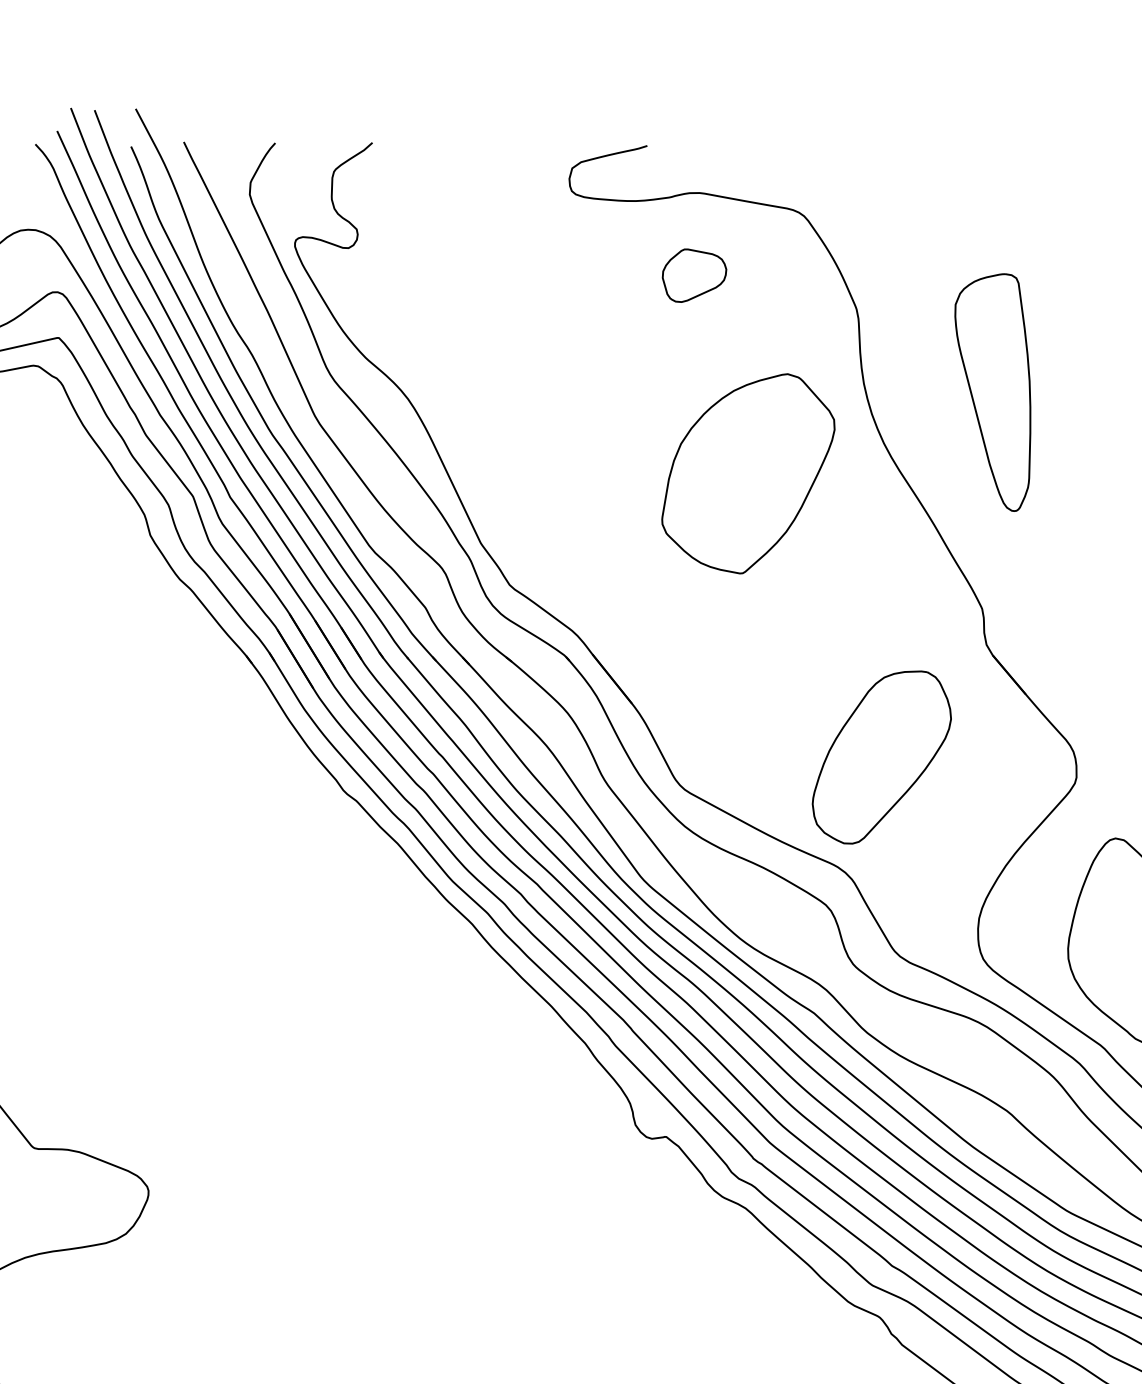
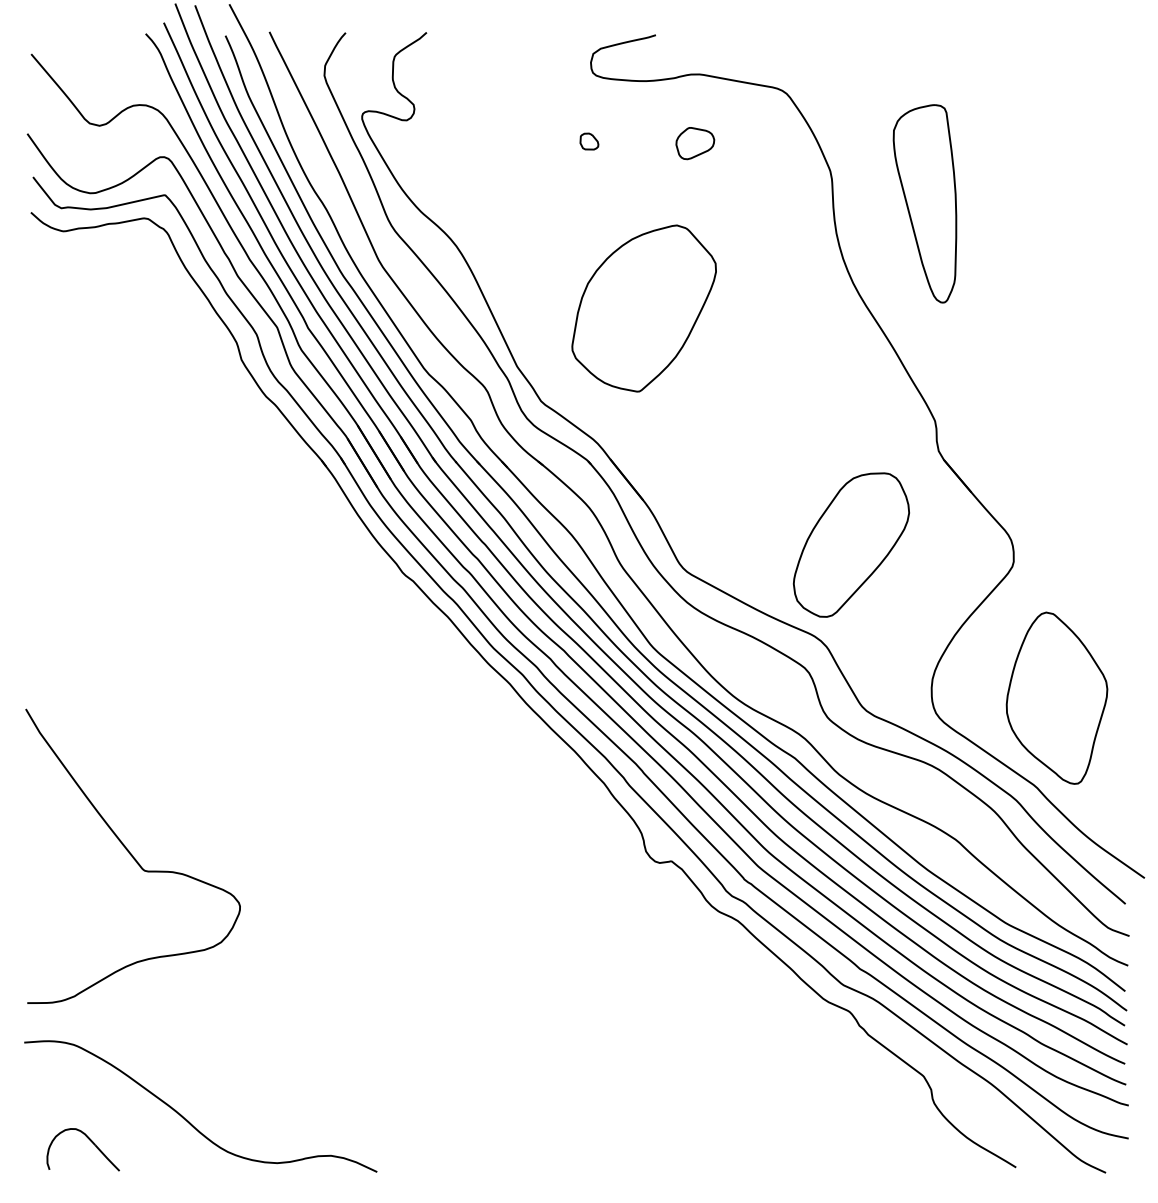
part: (567, 273) -> (589, 141), added
part: (694, 275) -> (695, 143), size x0.71
part: (992, 392) -> (924, 203), moved
part: (747, 473) -> (643, 308), moved

